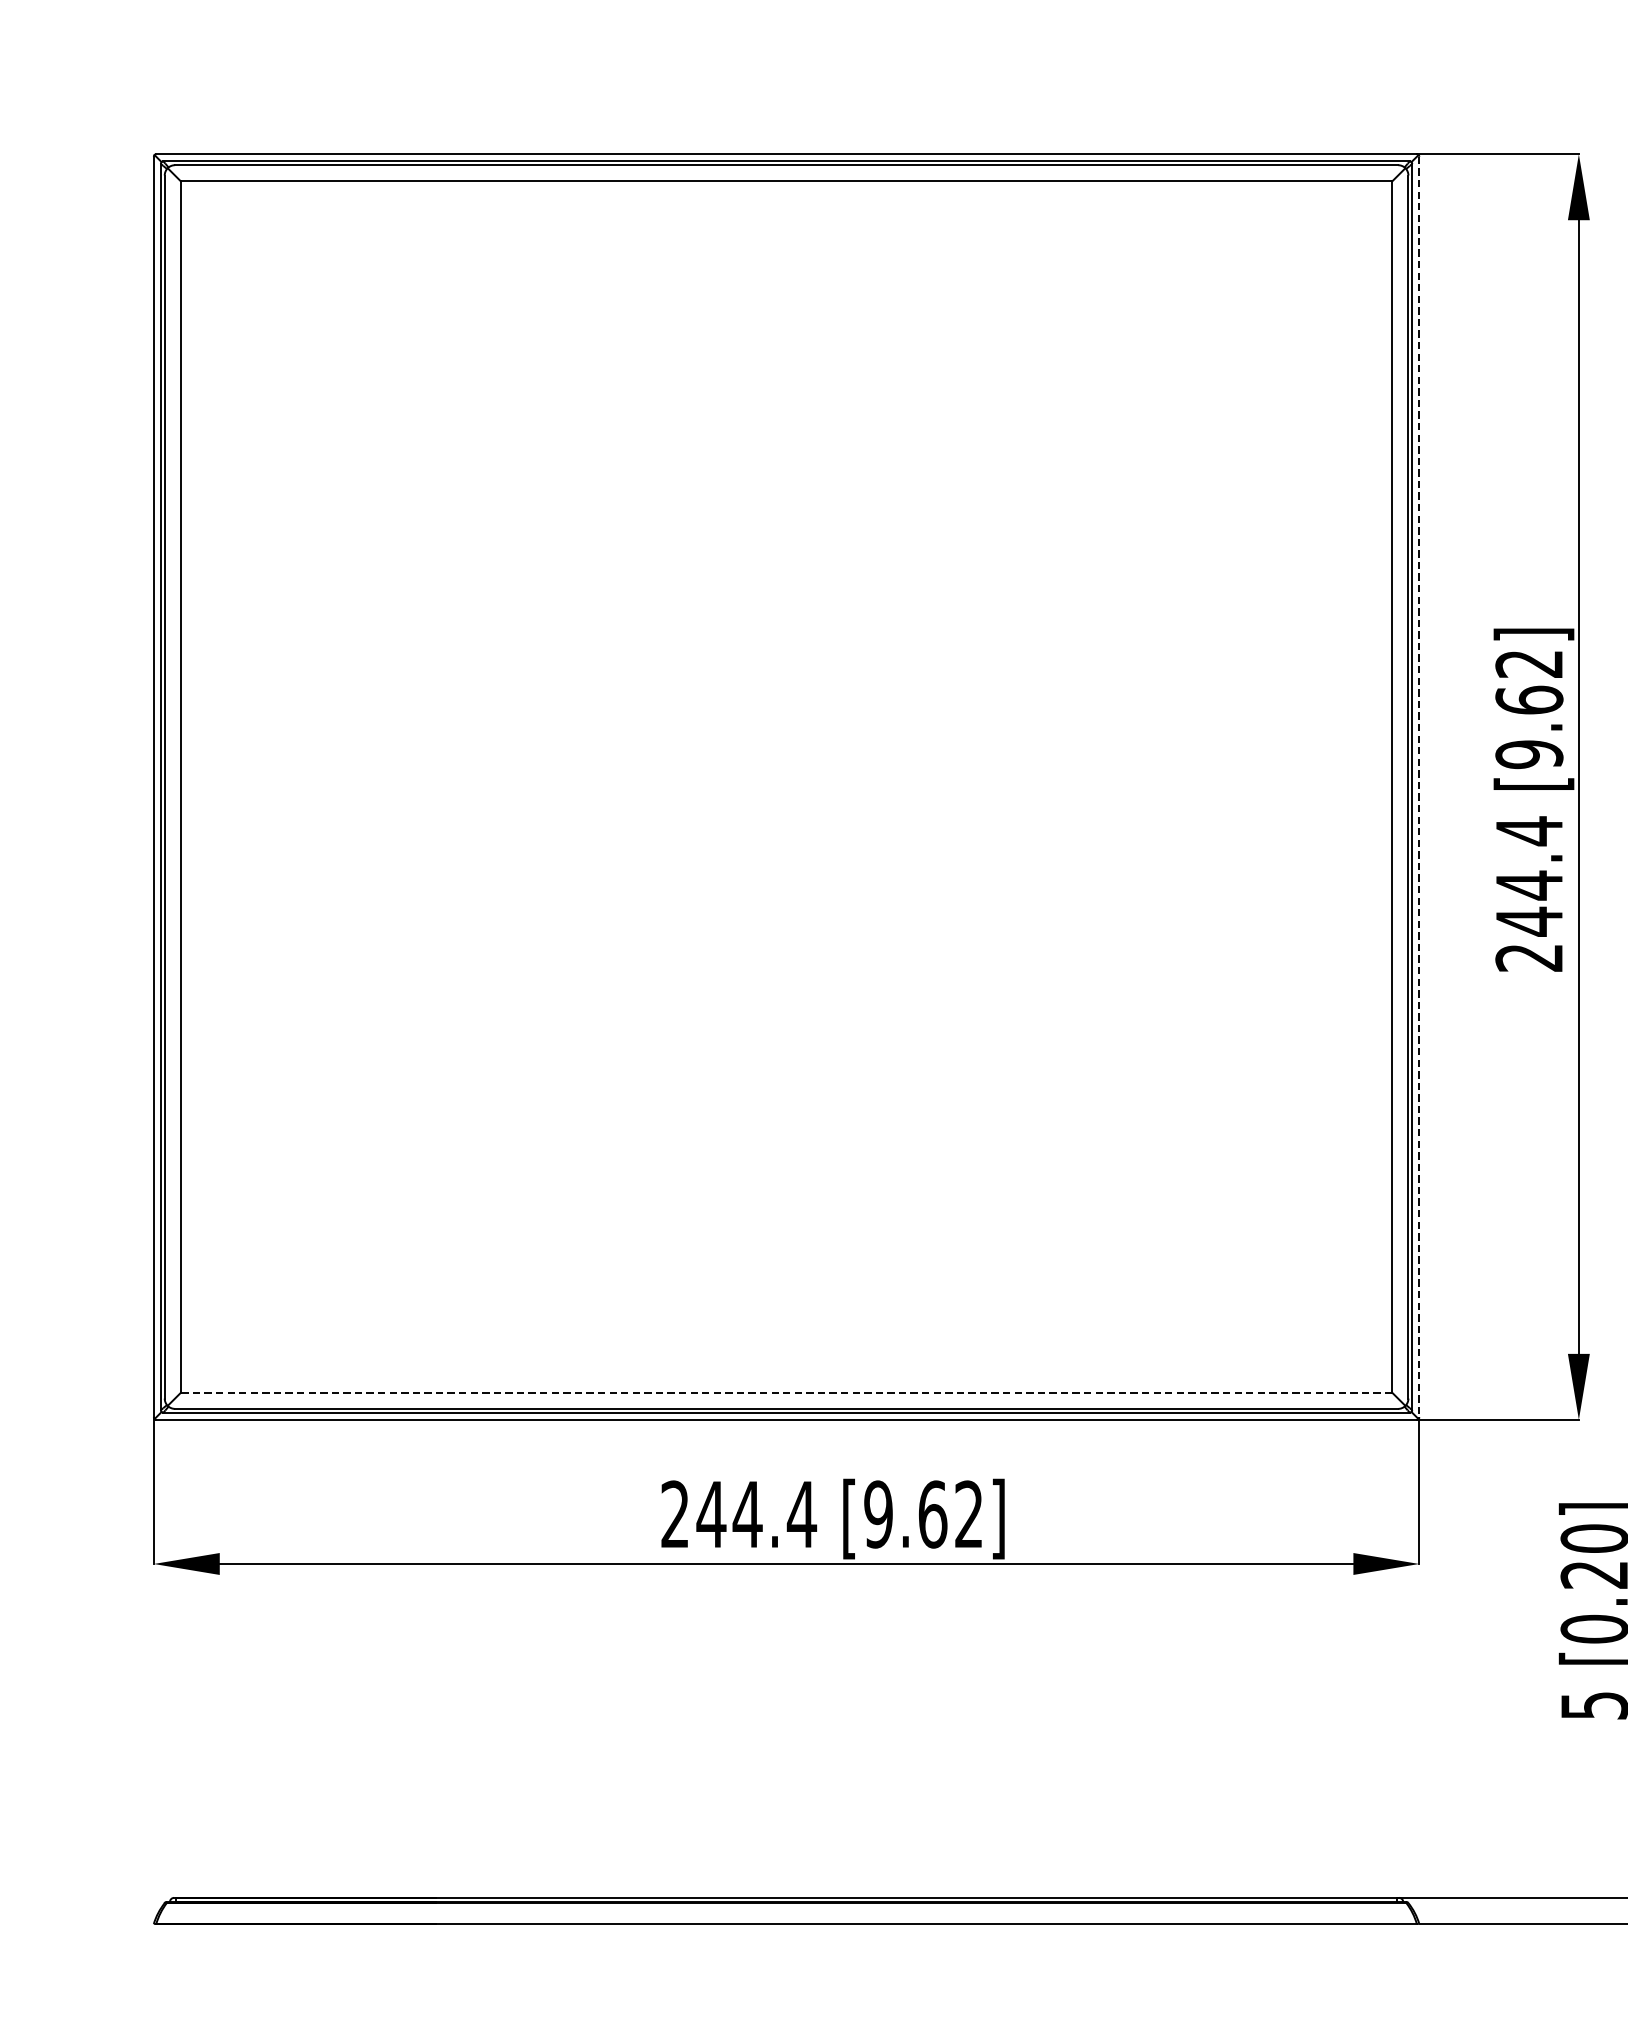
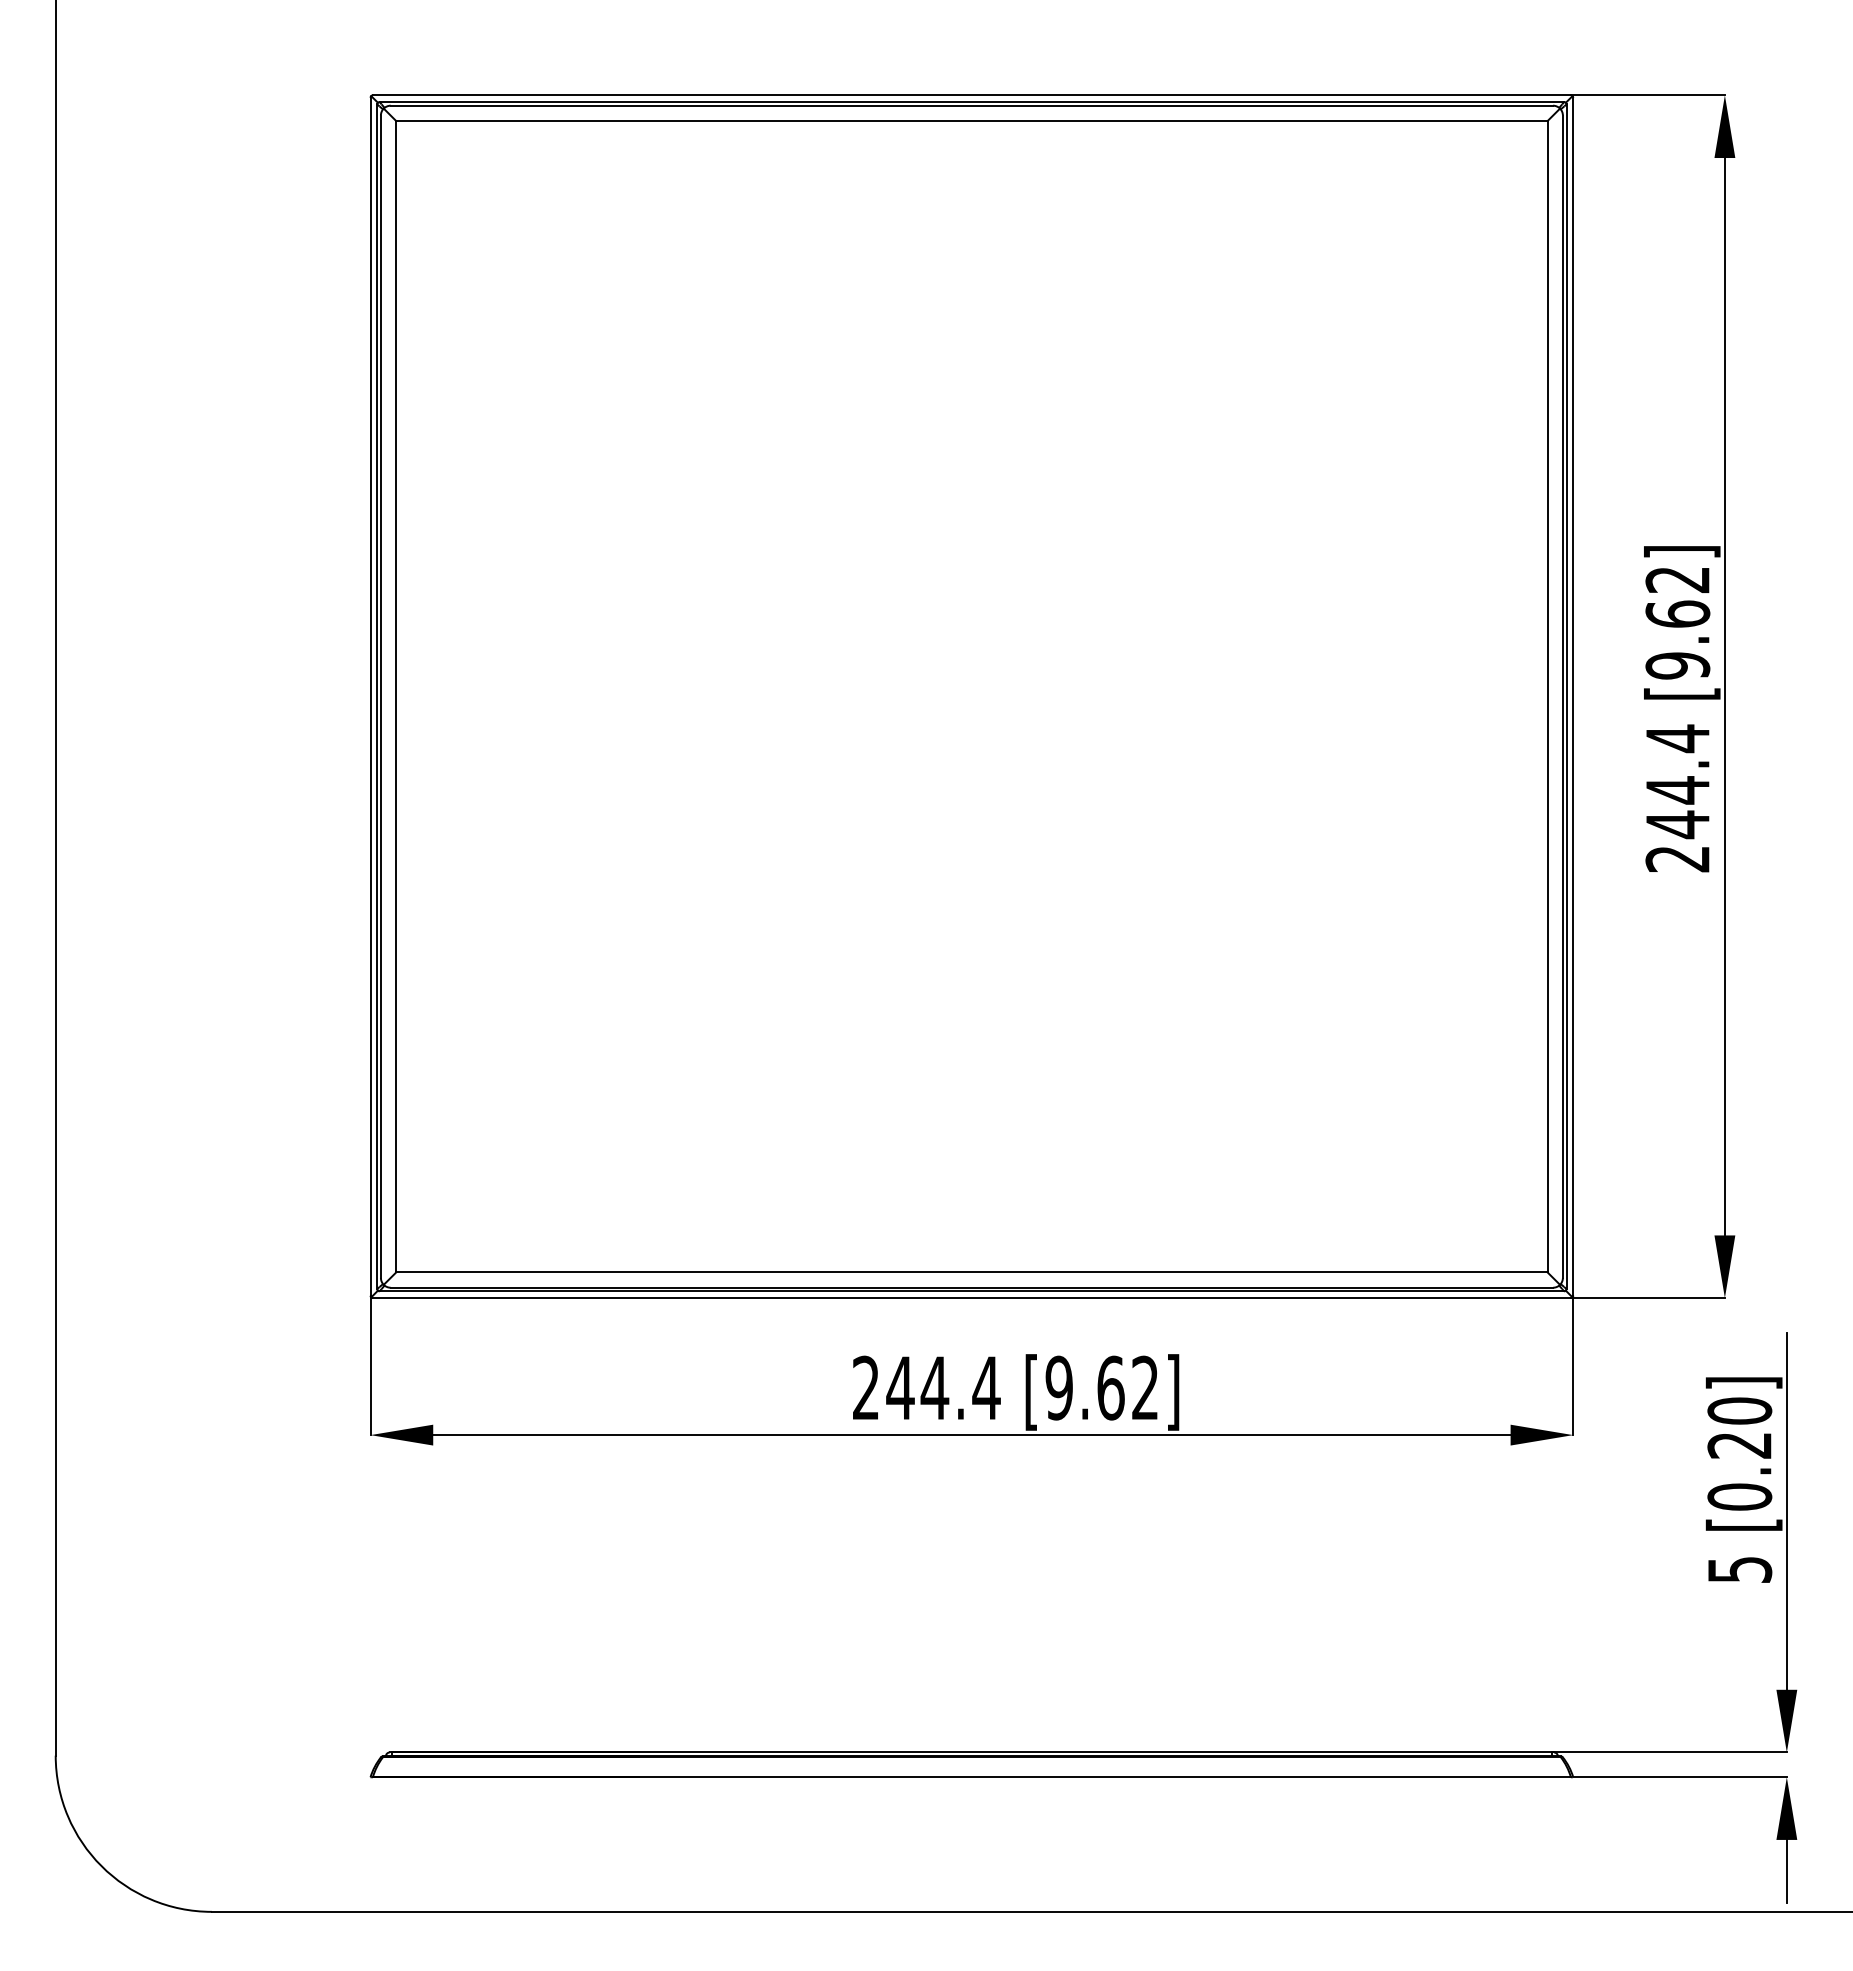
line: (1419, 786) -> (1573, 696), dashed -> solid
line: (786, 1392) -> (971, 1272), dashed -> solid

